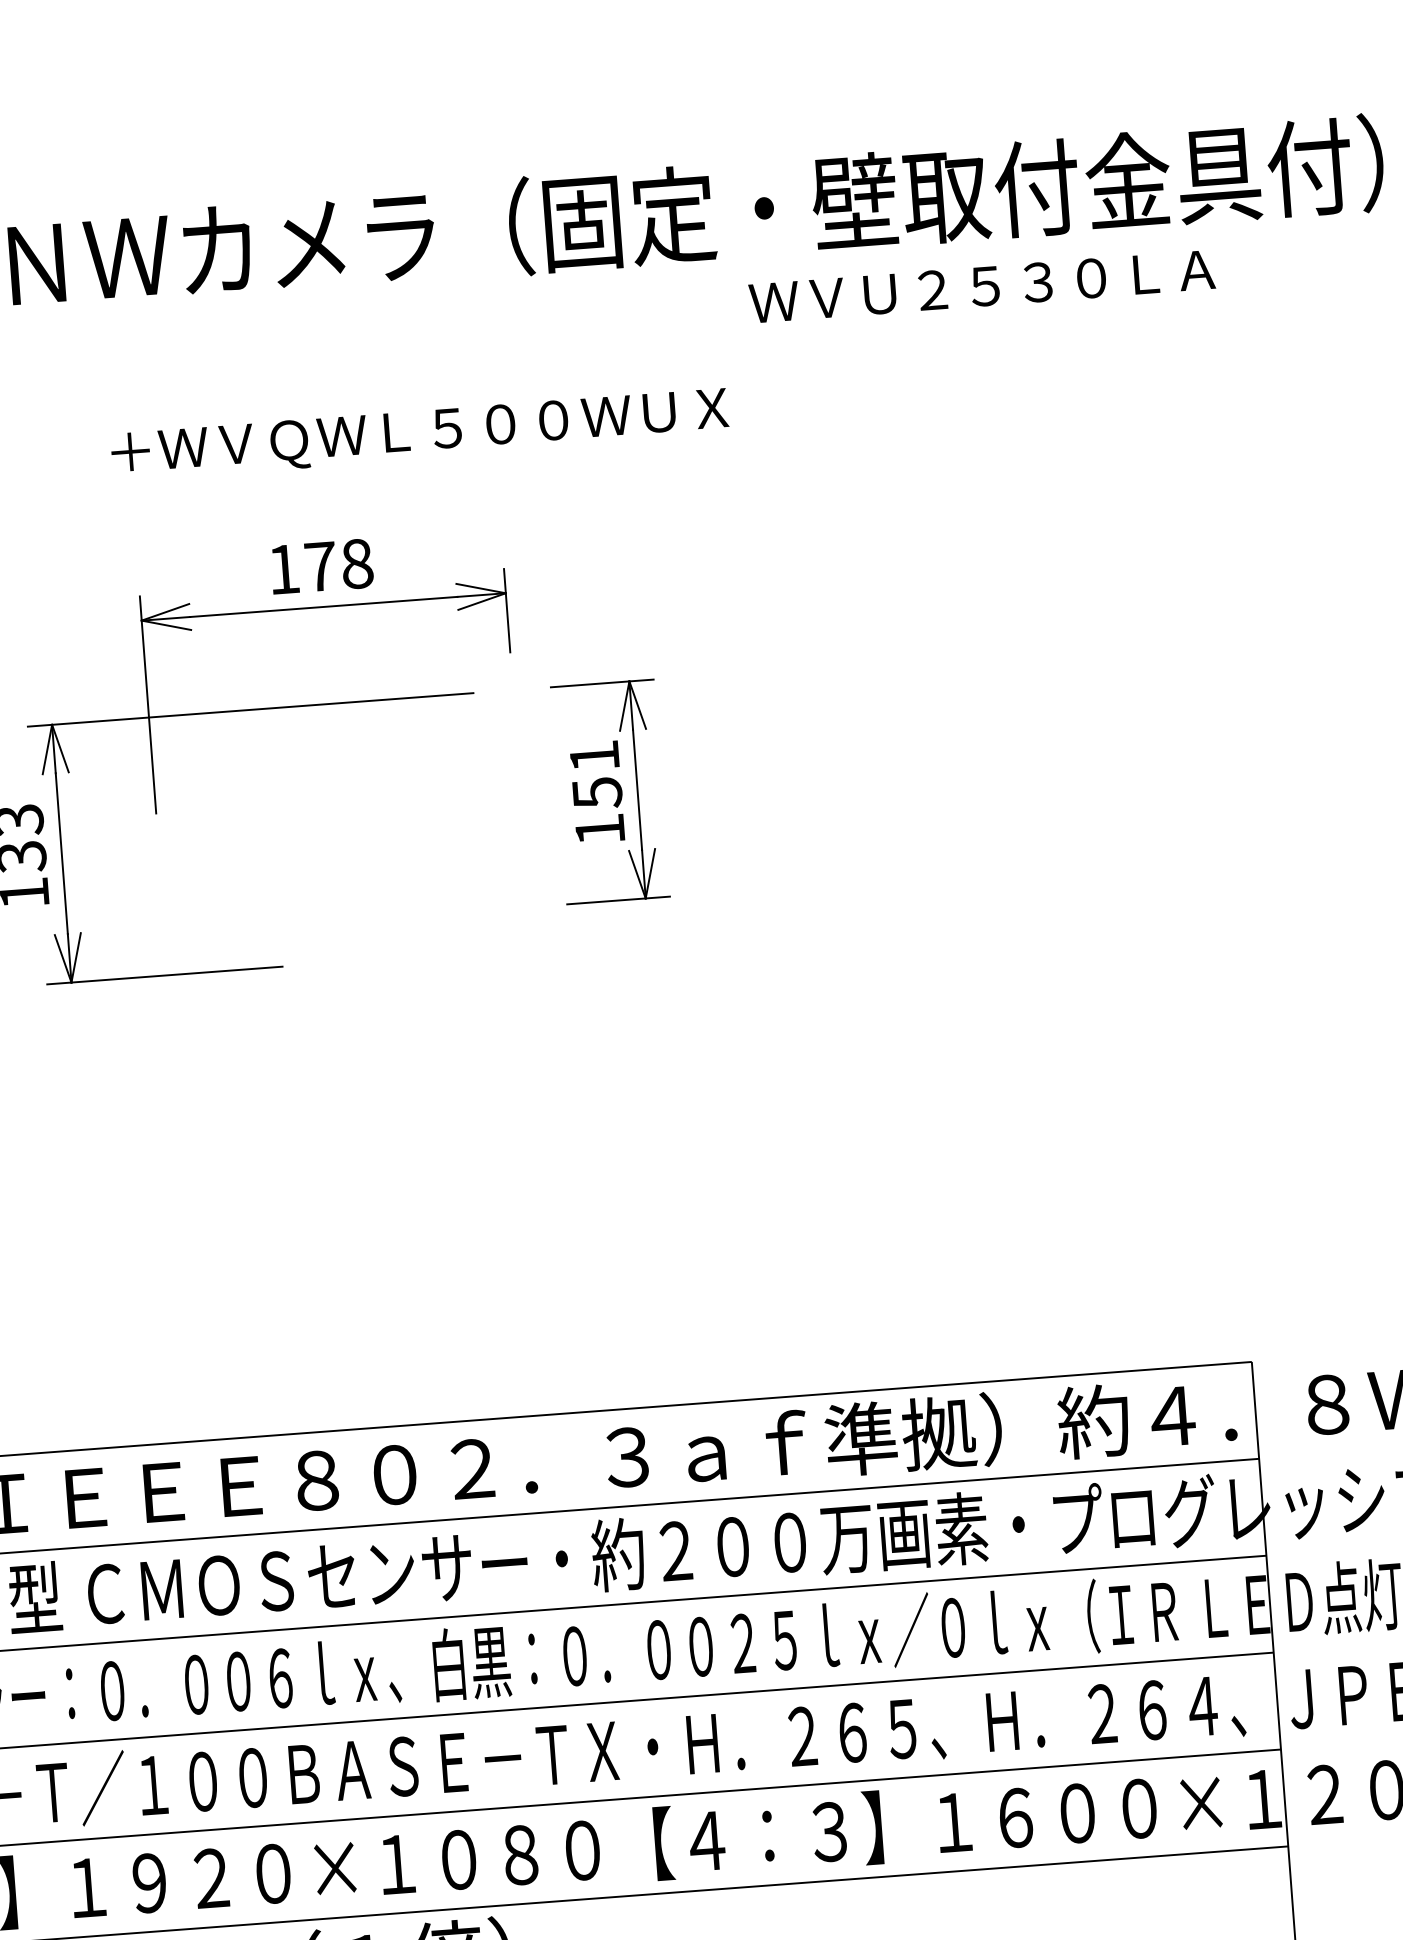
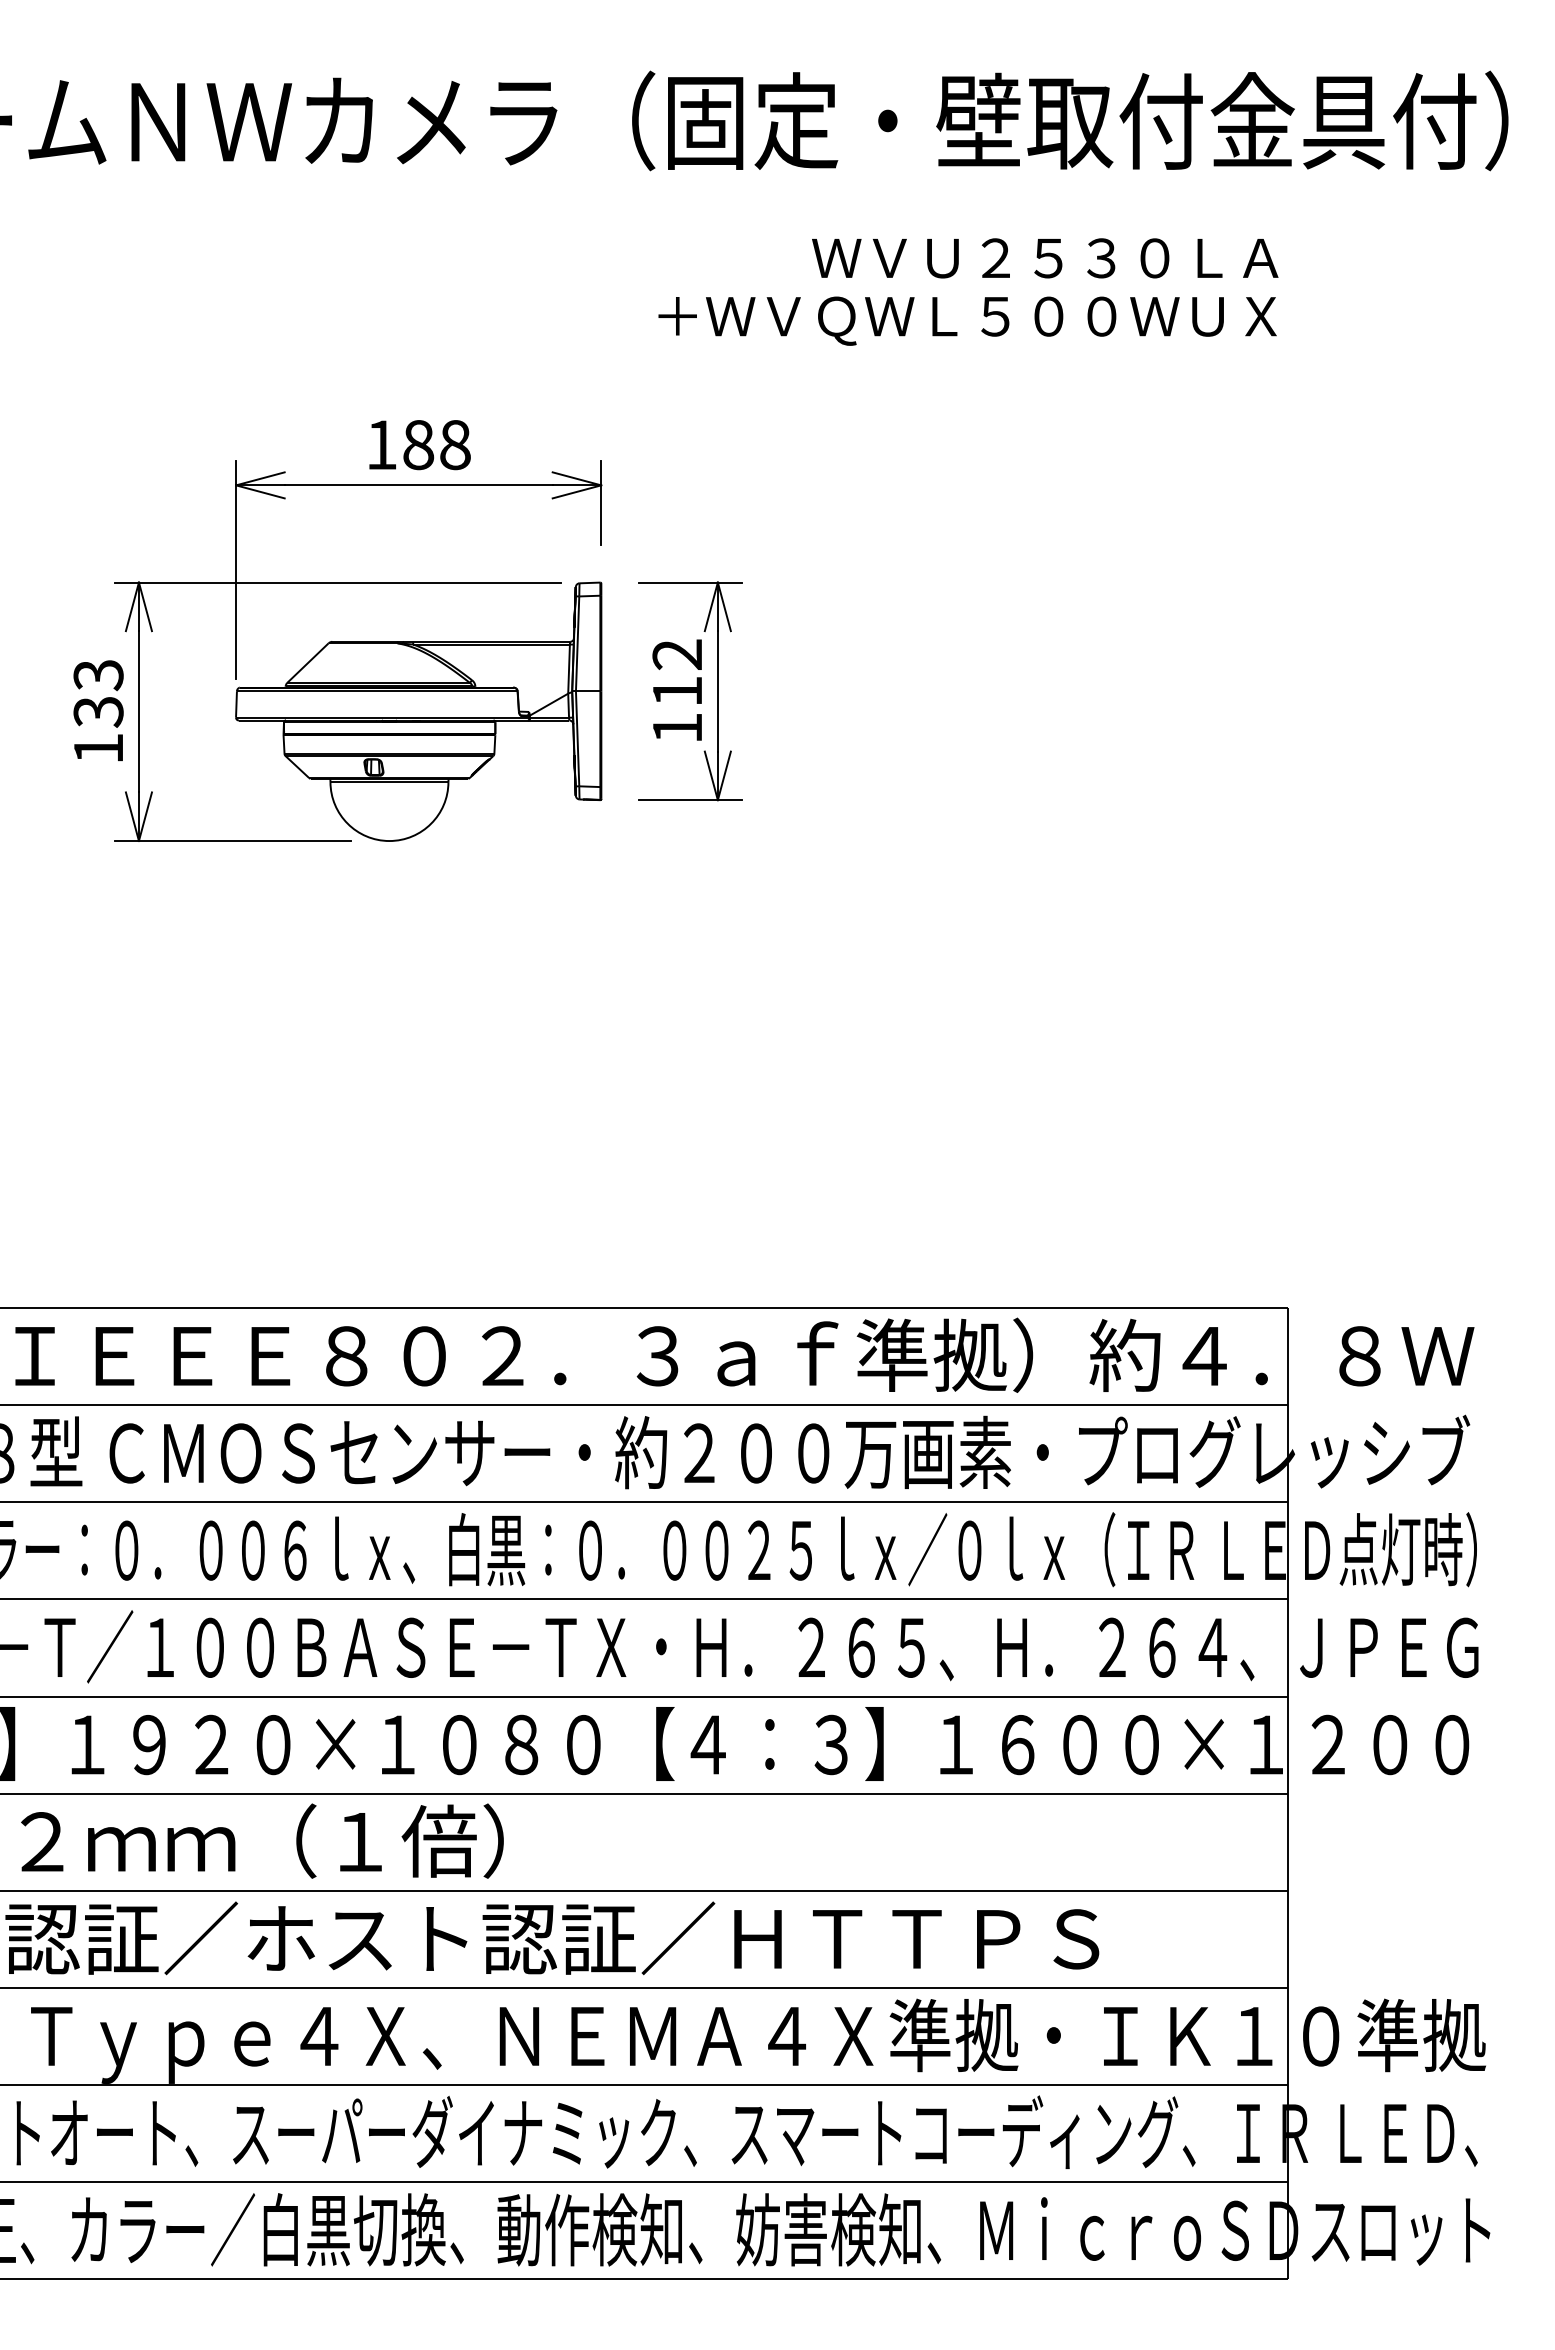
text: (982, 286) -> (1045, 258), moved
text: (419, 434) -> (967, 320), moved
text: (320, 567) -> (418, 445), 178 -> 188
text: (595, 775) -> (677, 673), 151 -> 112
part: (340, 832) -> (418, 711), added

